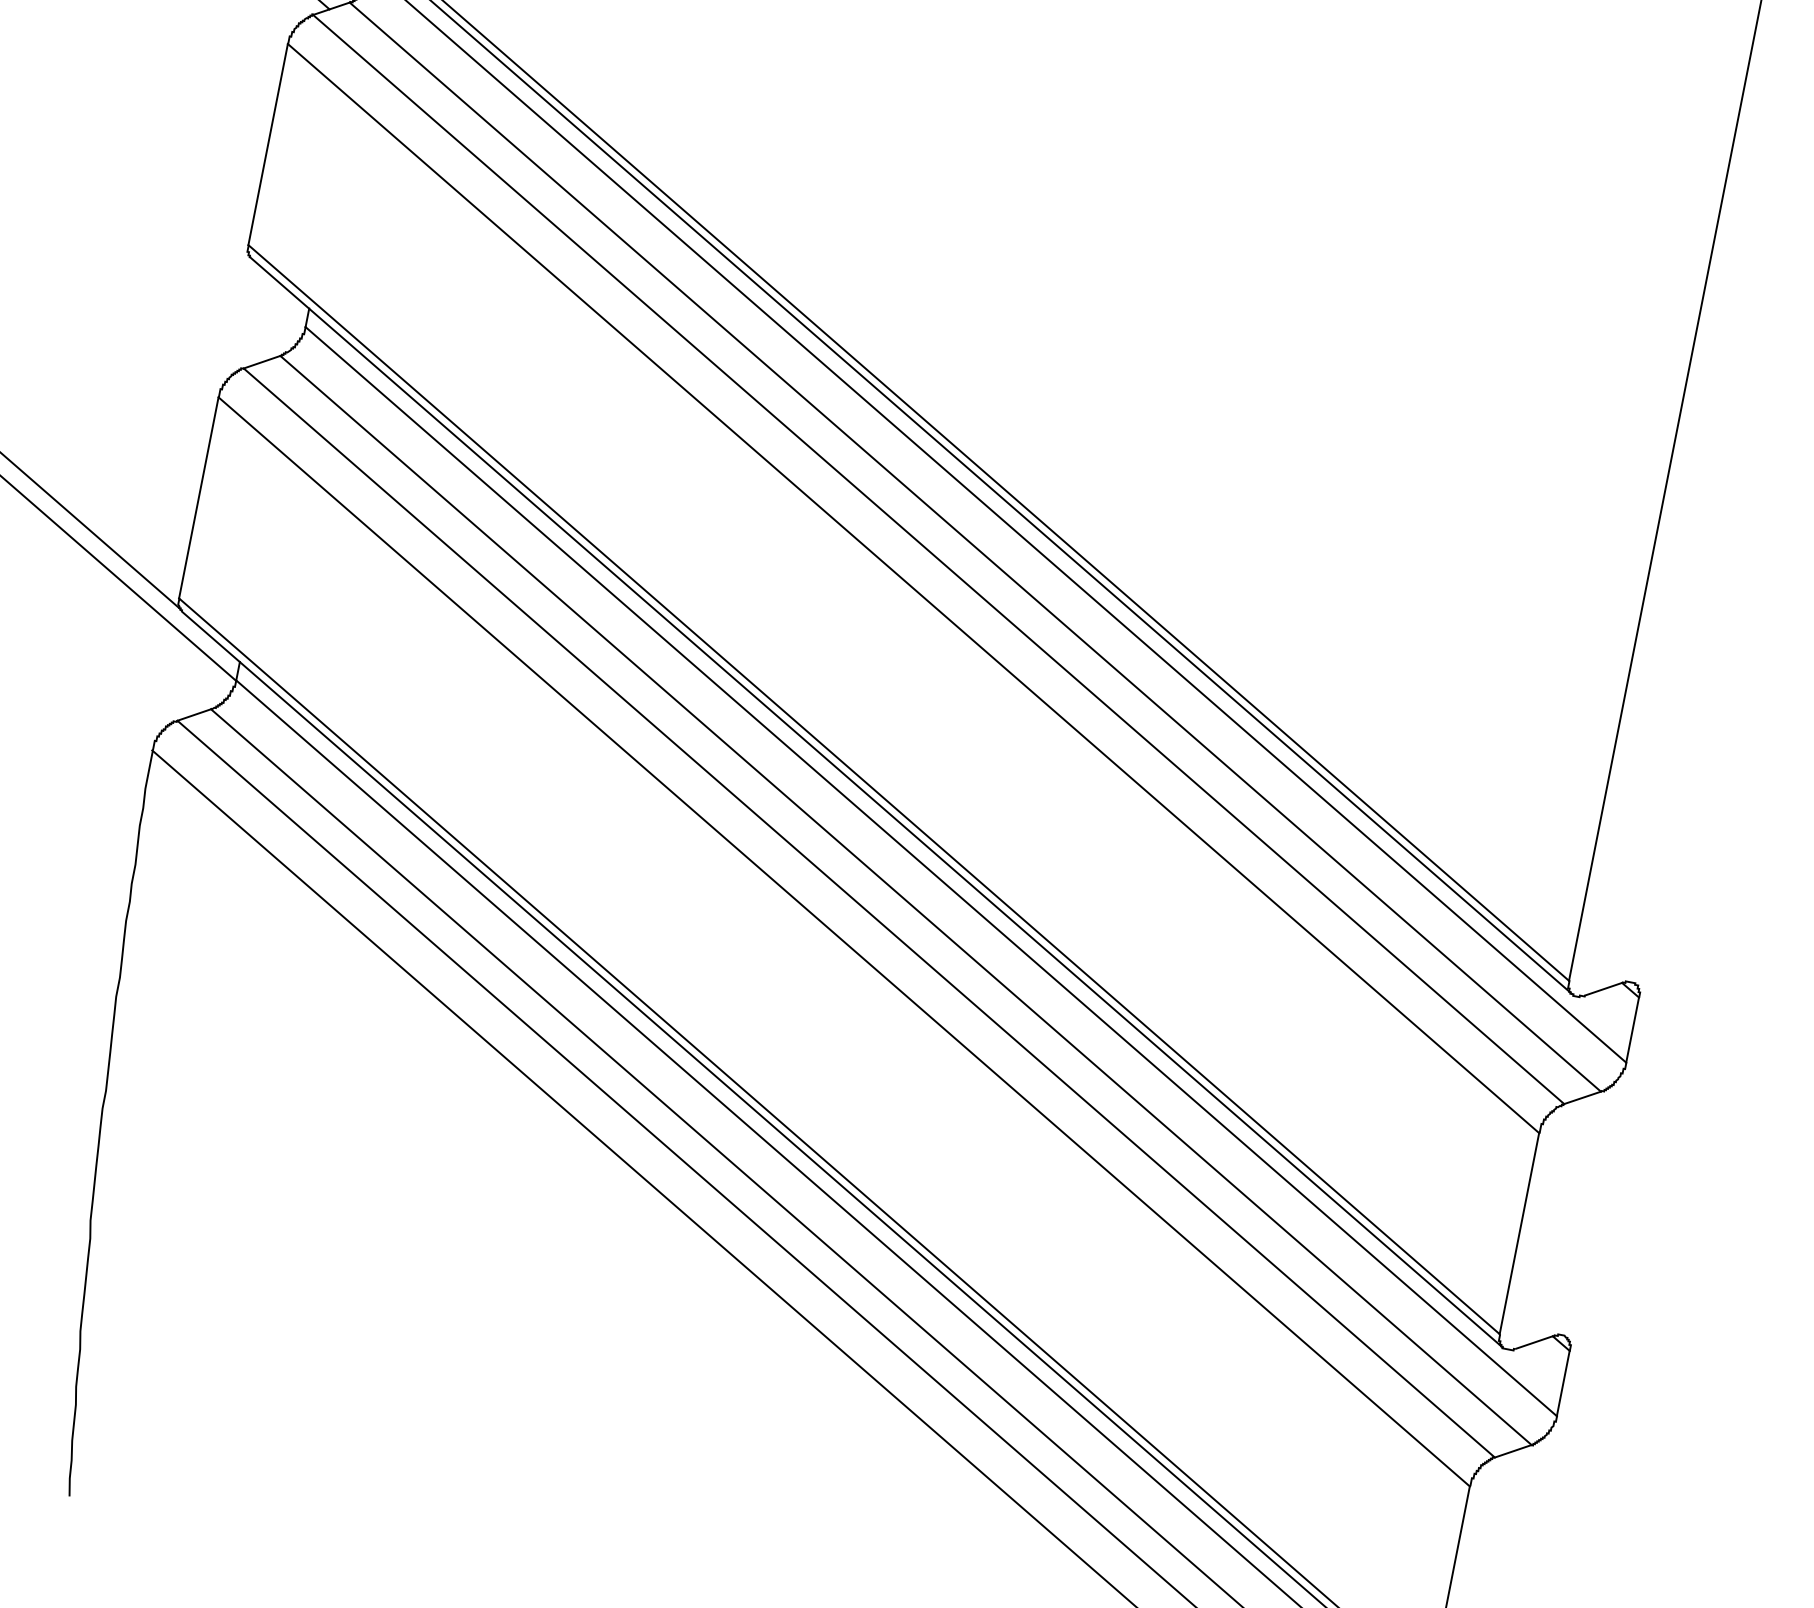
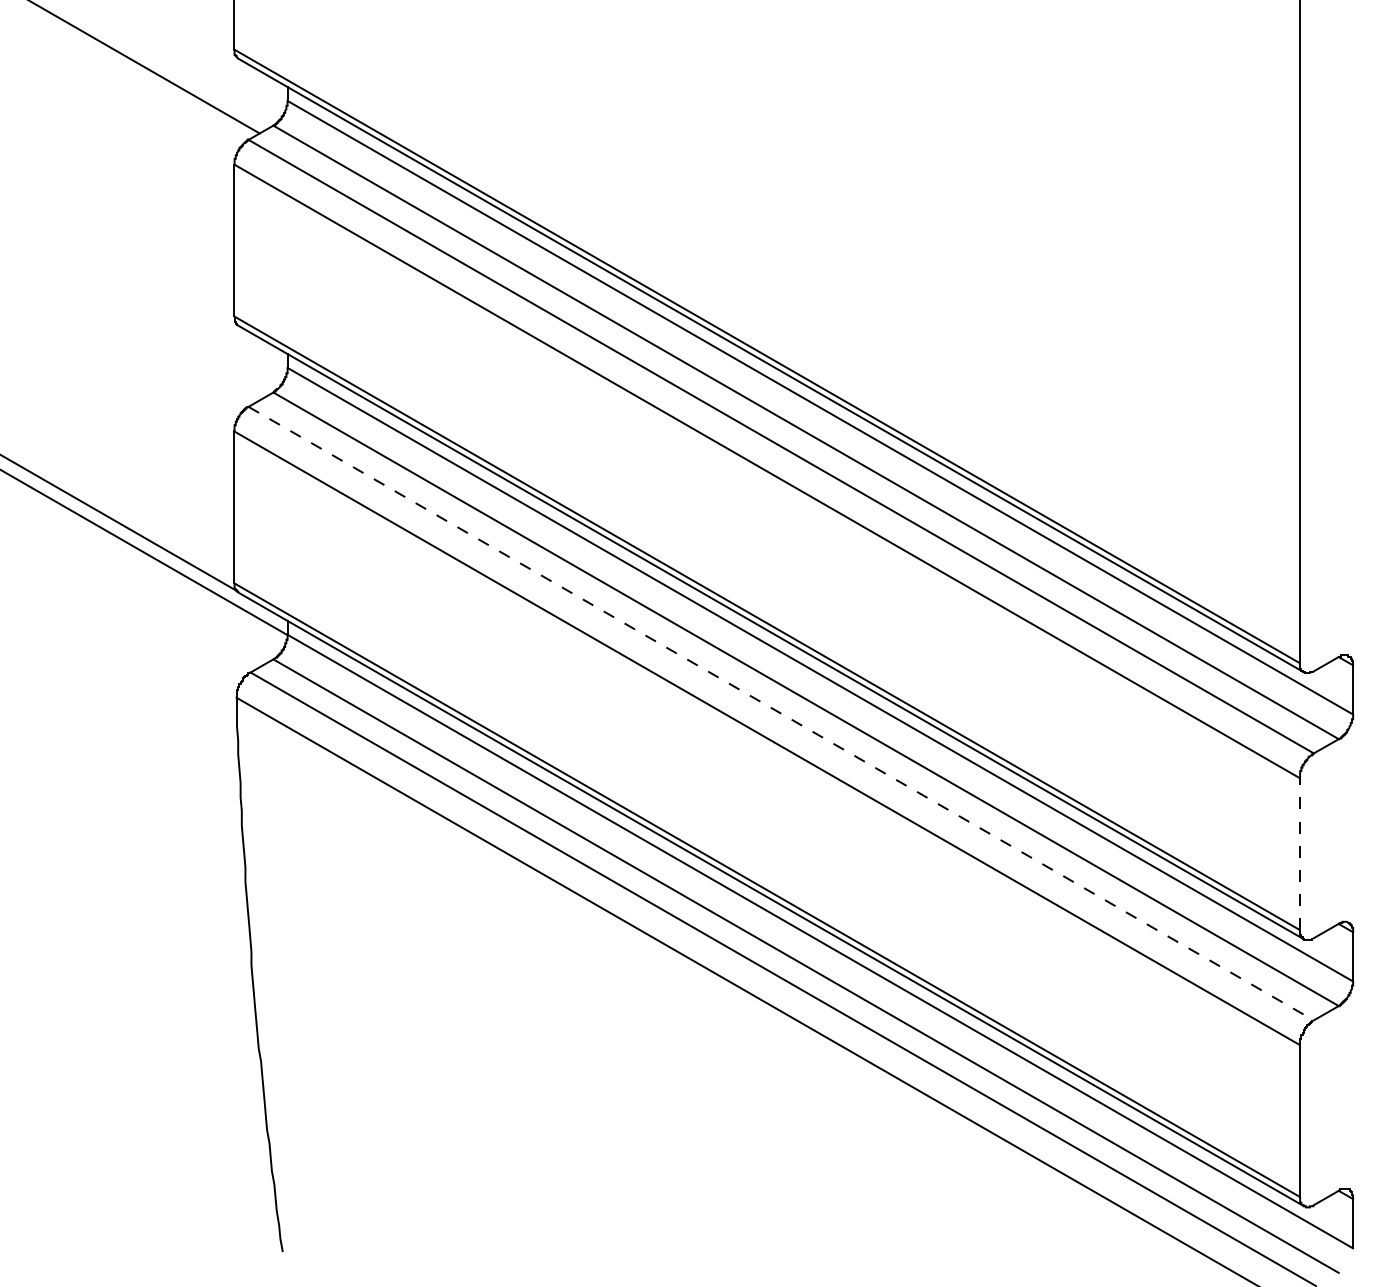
line: (869, 912) -> (781, 713), solid -> dashed
line: (1518, 1234) -> (1299, 854), solid -> dashed

